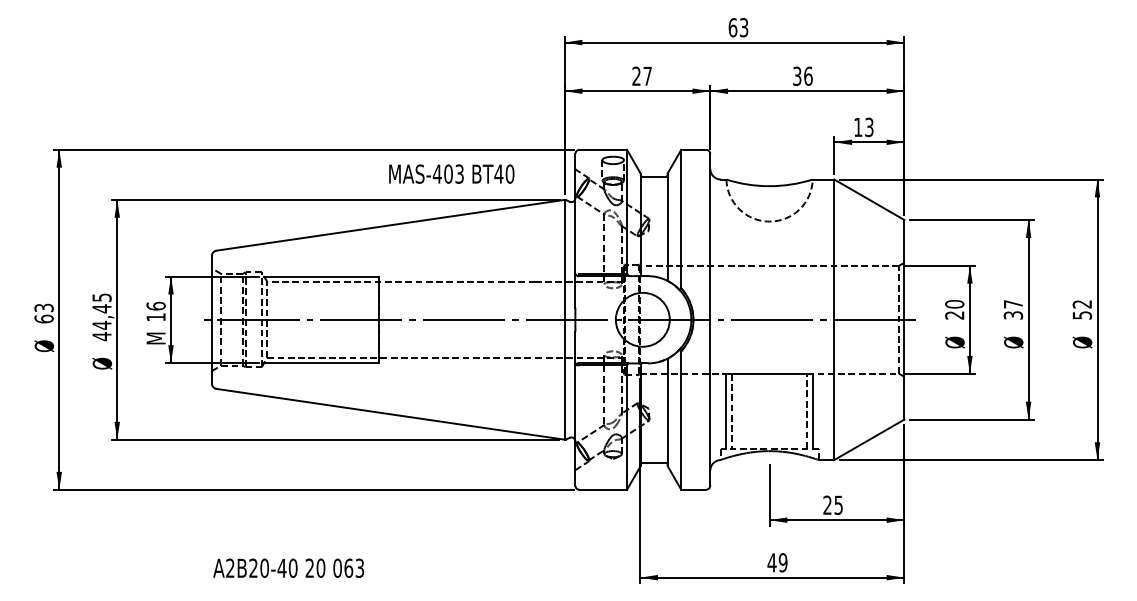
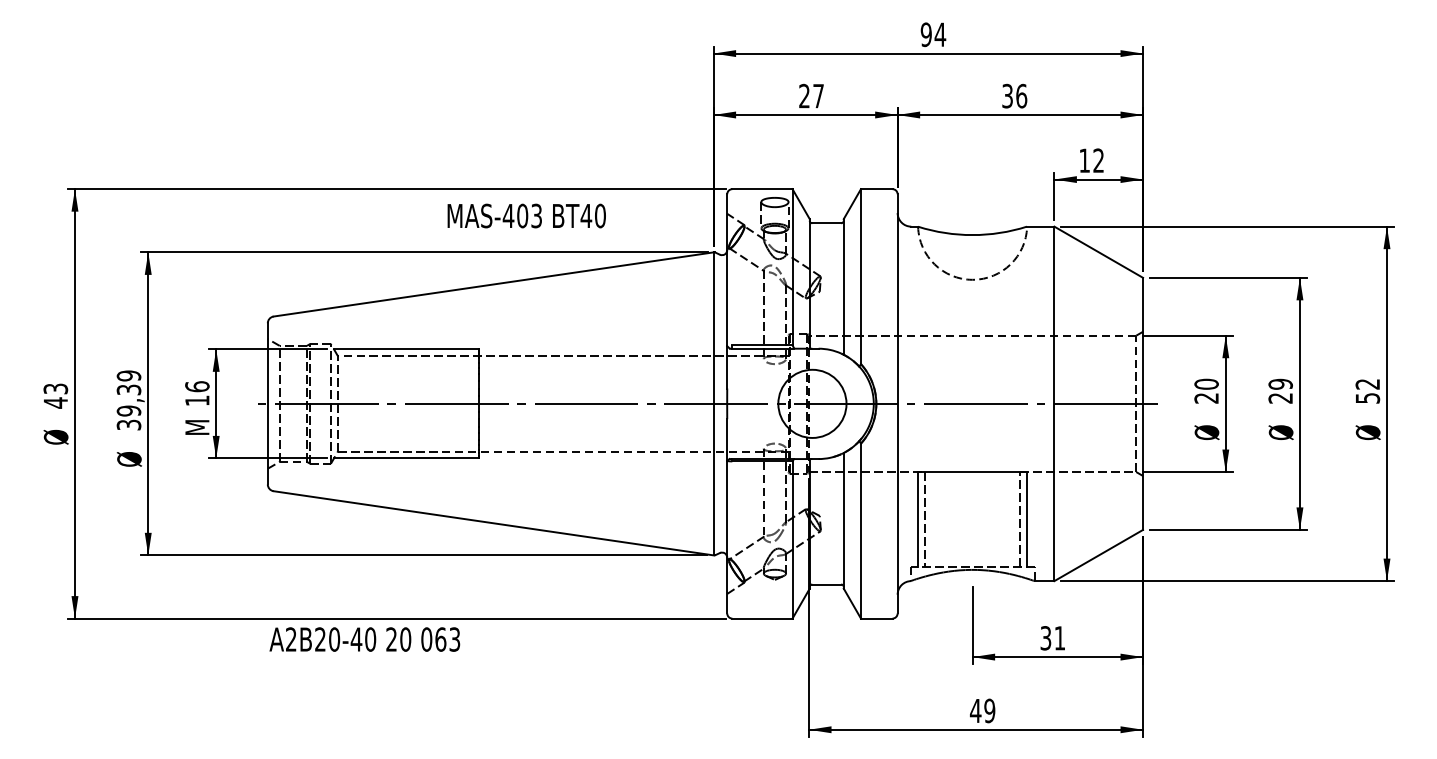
text: (738, 27) -> (933, 34), 63 -> 94
text: (869, 127) -> (1098, 160), 13 -> 12
text: (451, 173) -> (526, 215), moved
text: (1013, 309) -> (1280, 390), 37 -> 29
text: (101, 317) -> (128, 400), 44,45 -> 39,39
text: (43, 318) -> (55, 402), 63 -> 43
text: (832, 504) -> (1052, 637), 25 -> 31
text: (288, 567) -> (364, 638), moved

